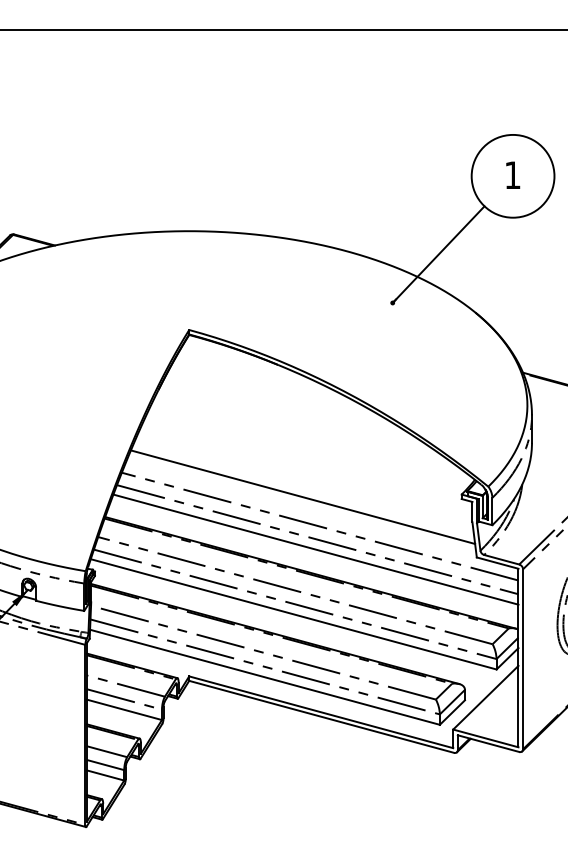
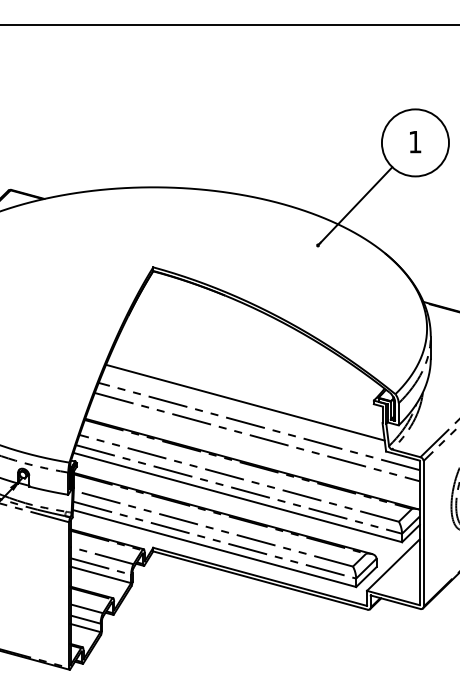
line: (315, 548) -> (255, 444), removed

